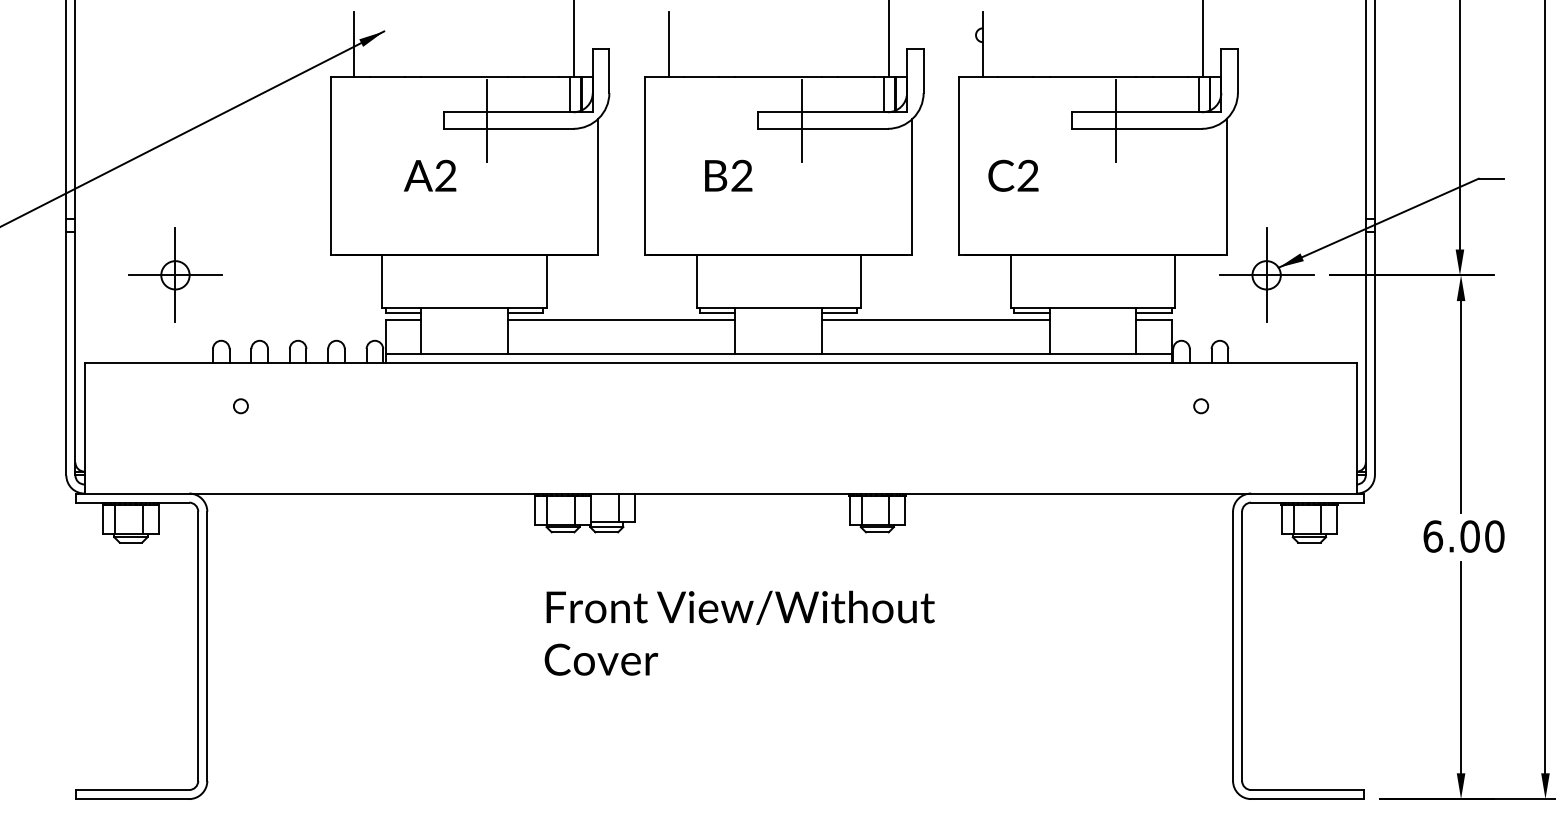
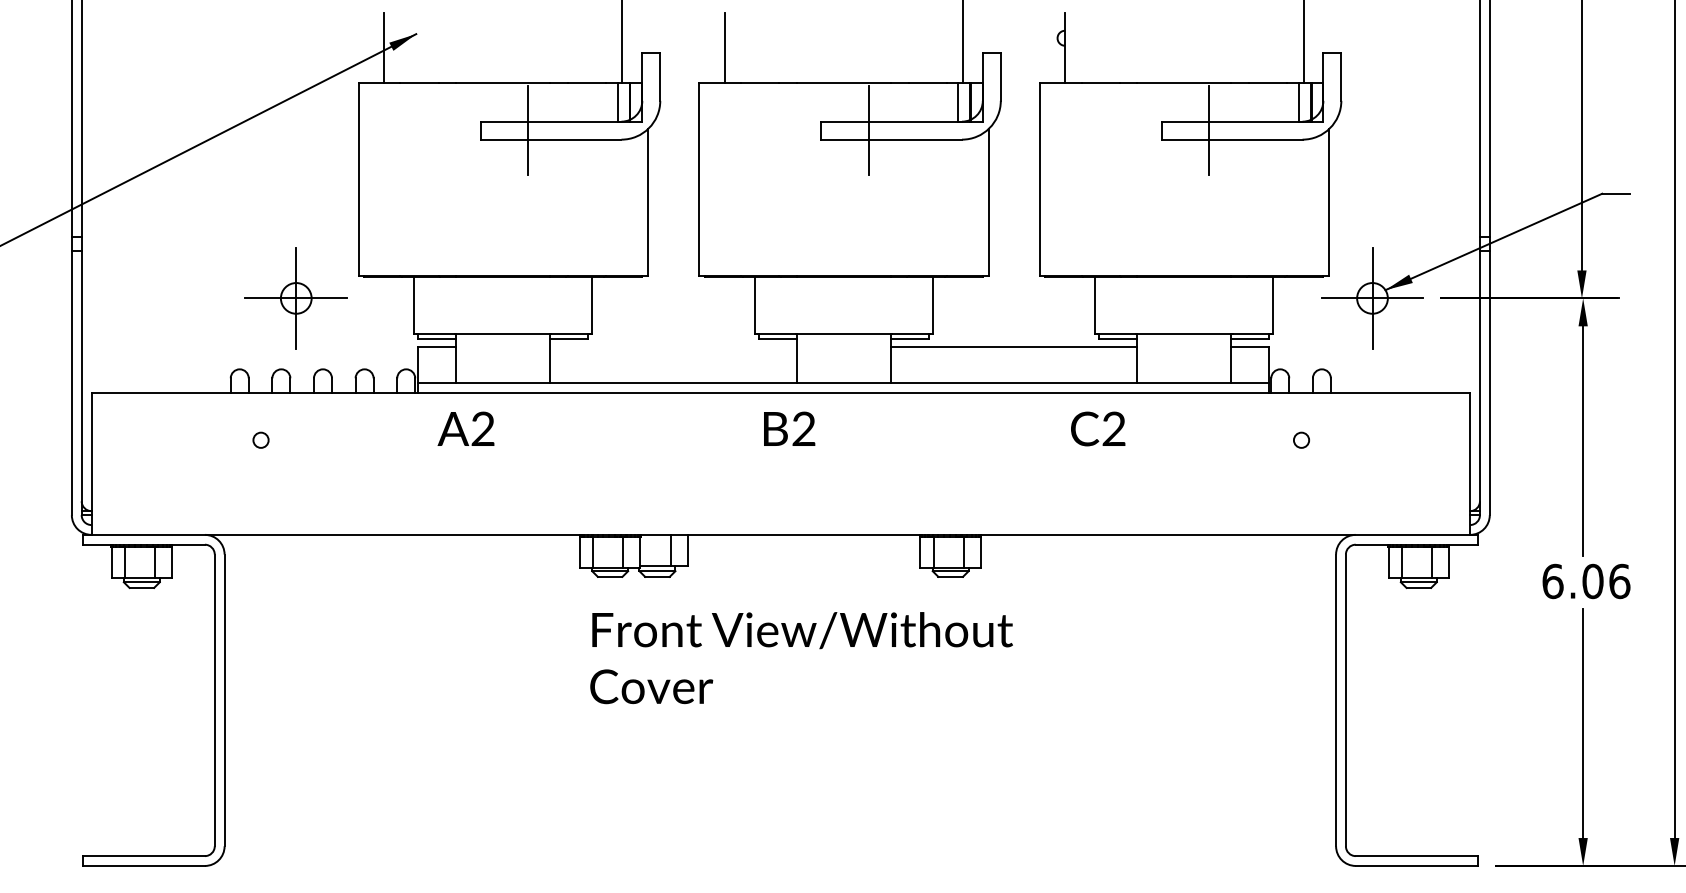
text: (721, 175) -> (781, 428), moved
part: (175, 274) -> (296, 297), moved
line: (621, 320) -> (673, 347), removed
text: (1494, 536) -> (1619, 581), 6.00 -> 6.06
text: (739, 632) -> (801, 657), moved

